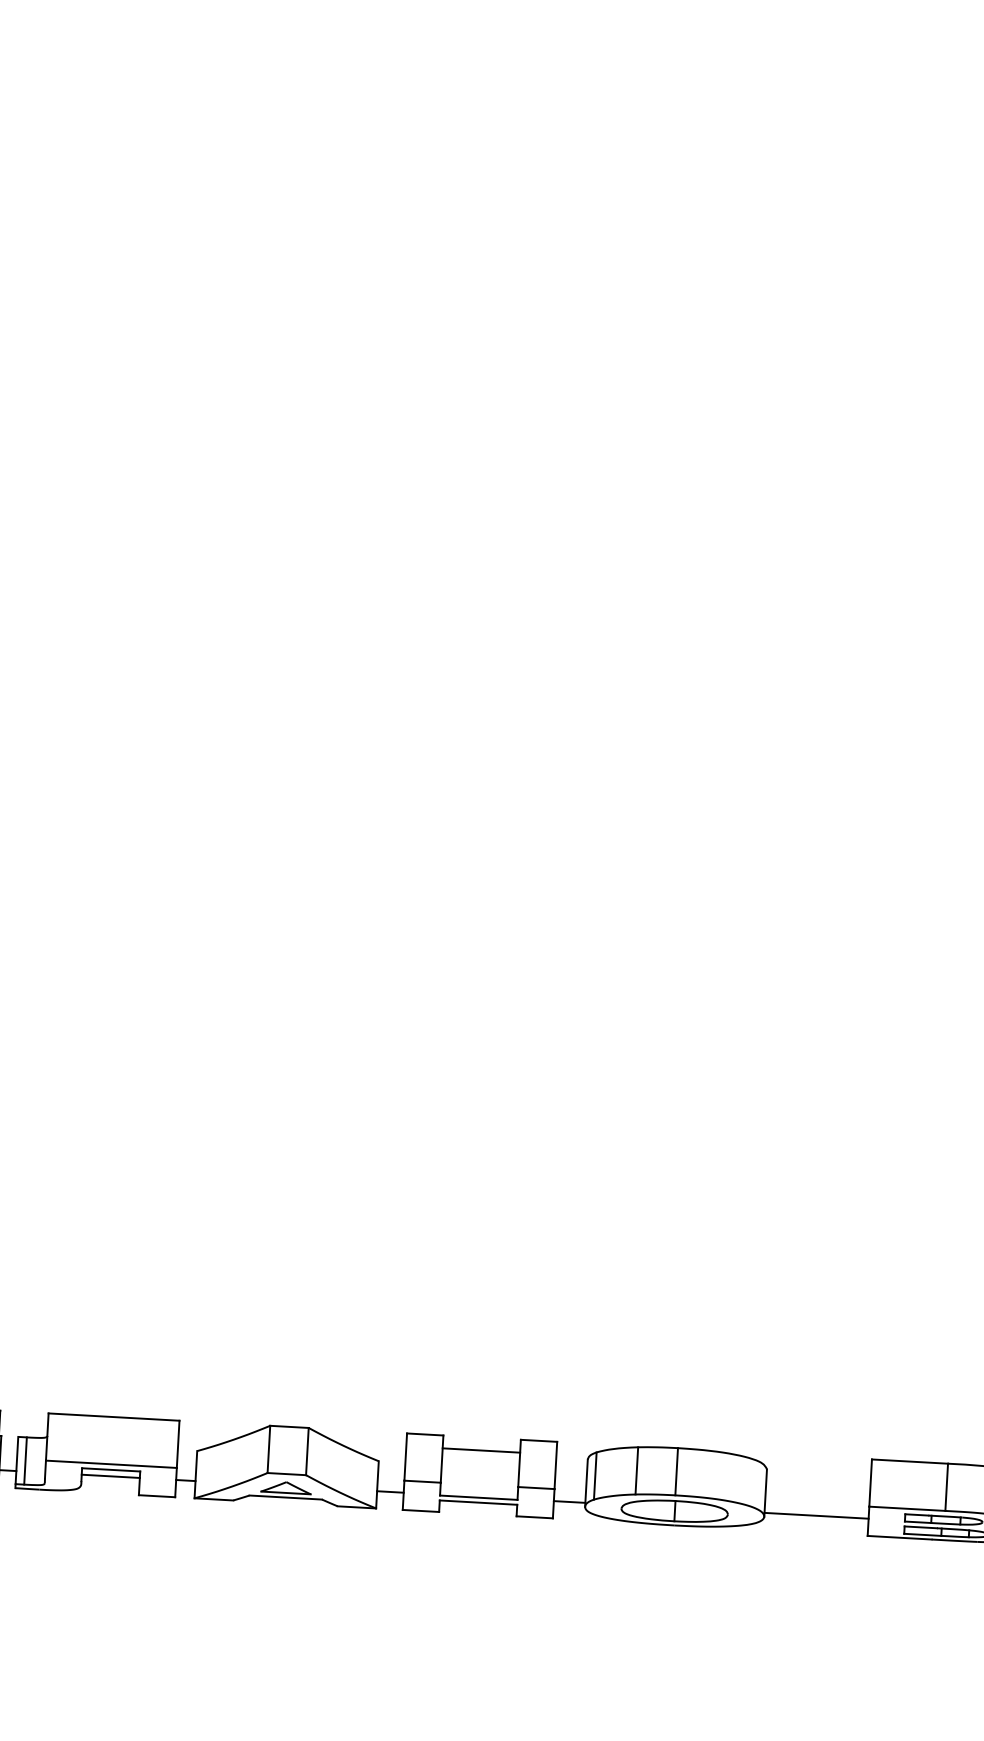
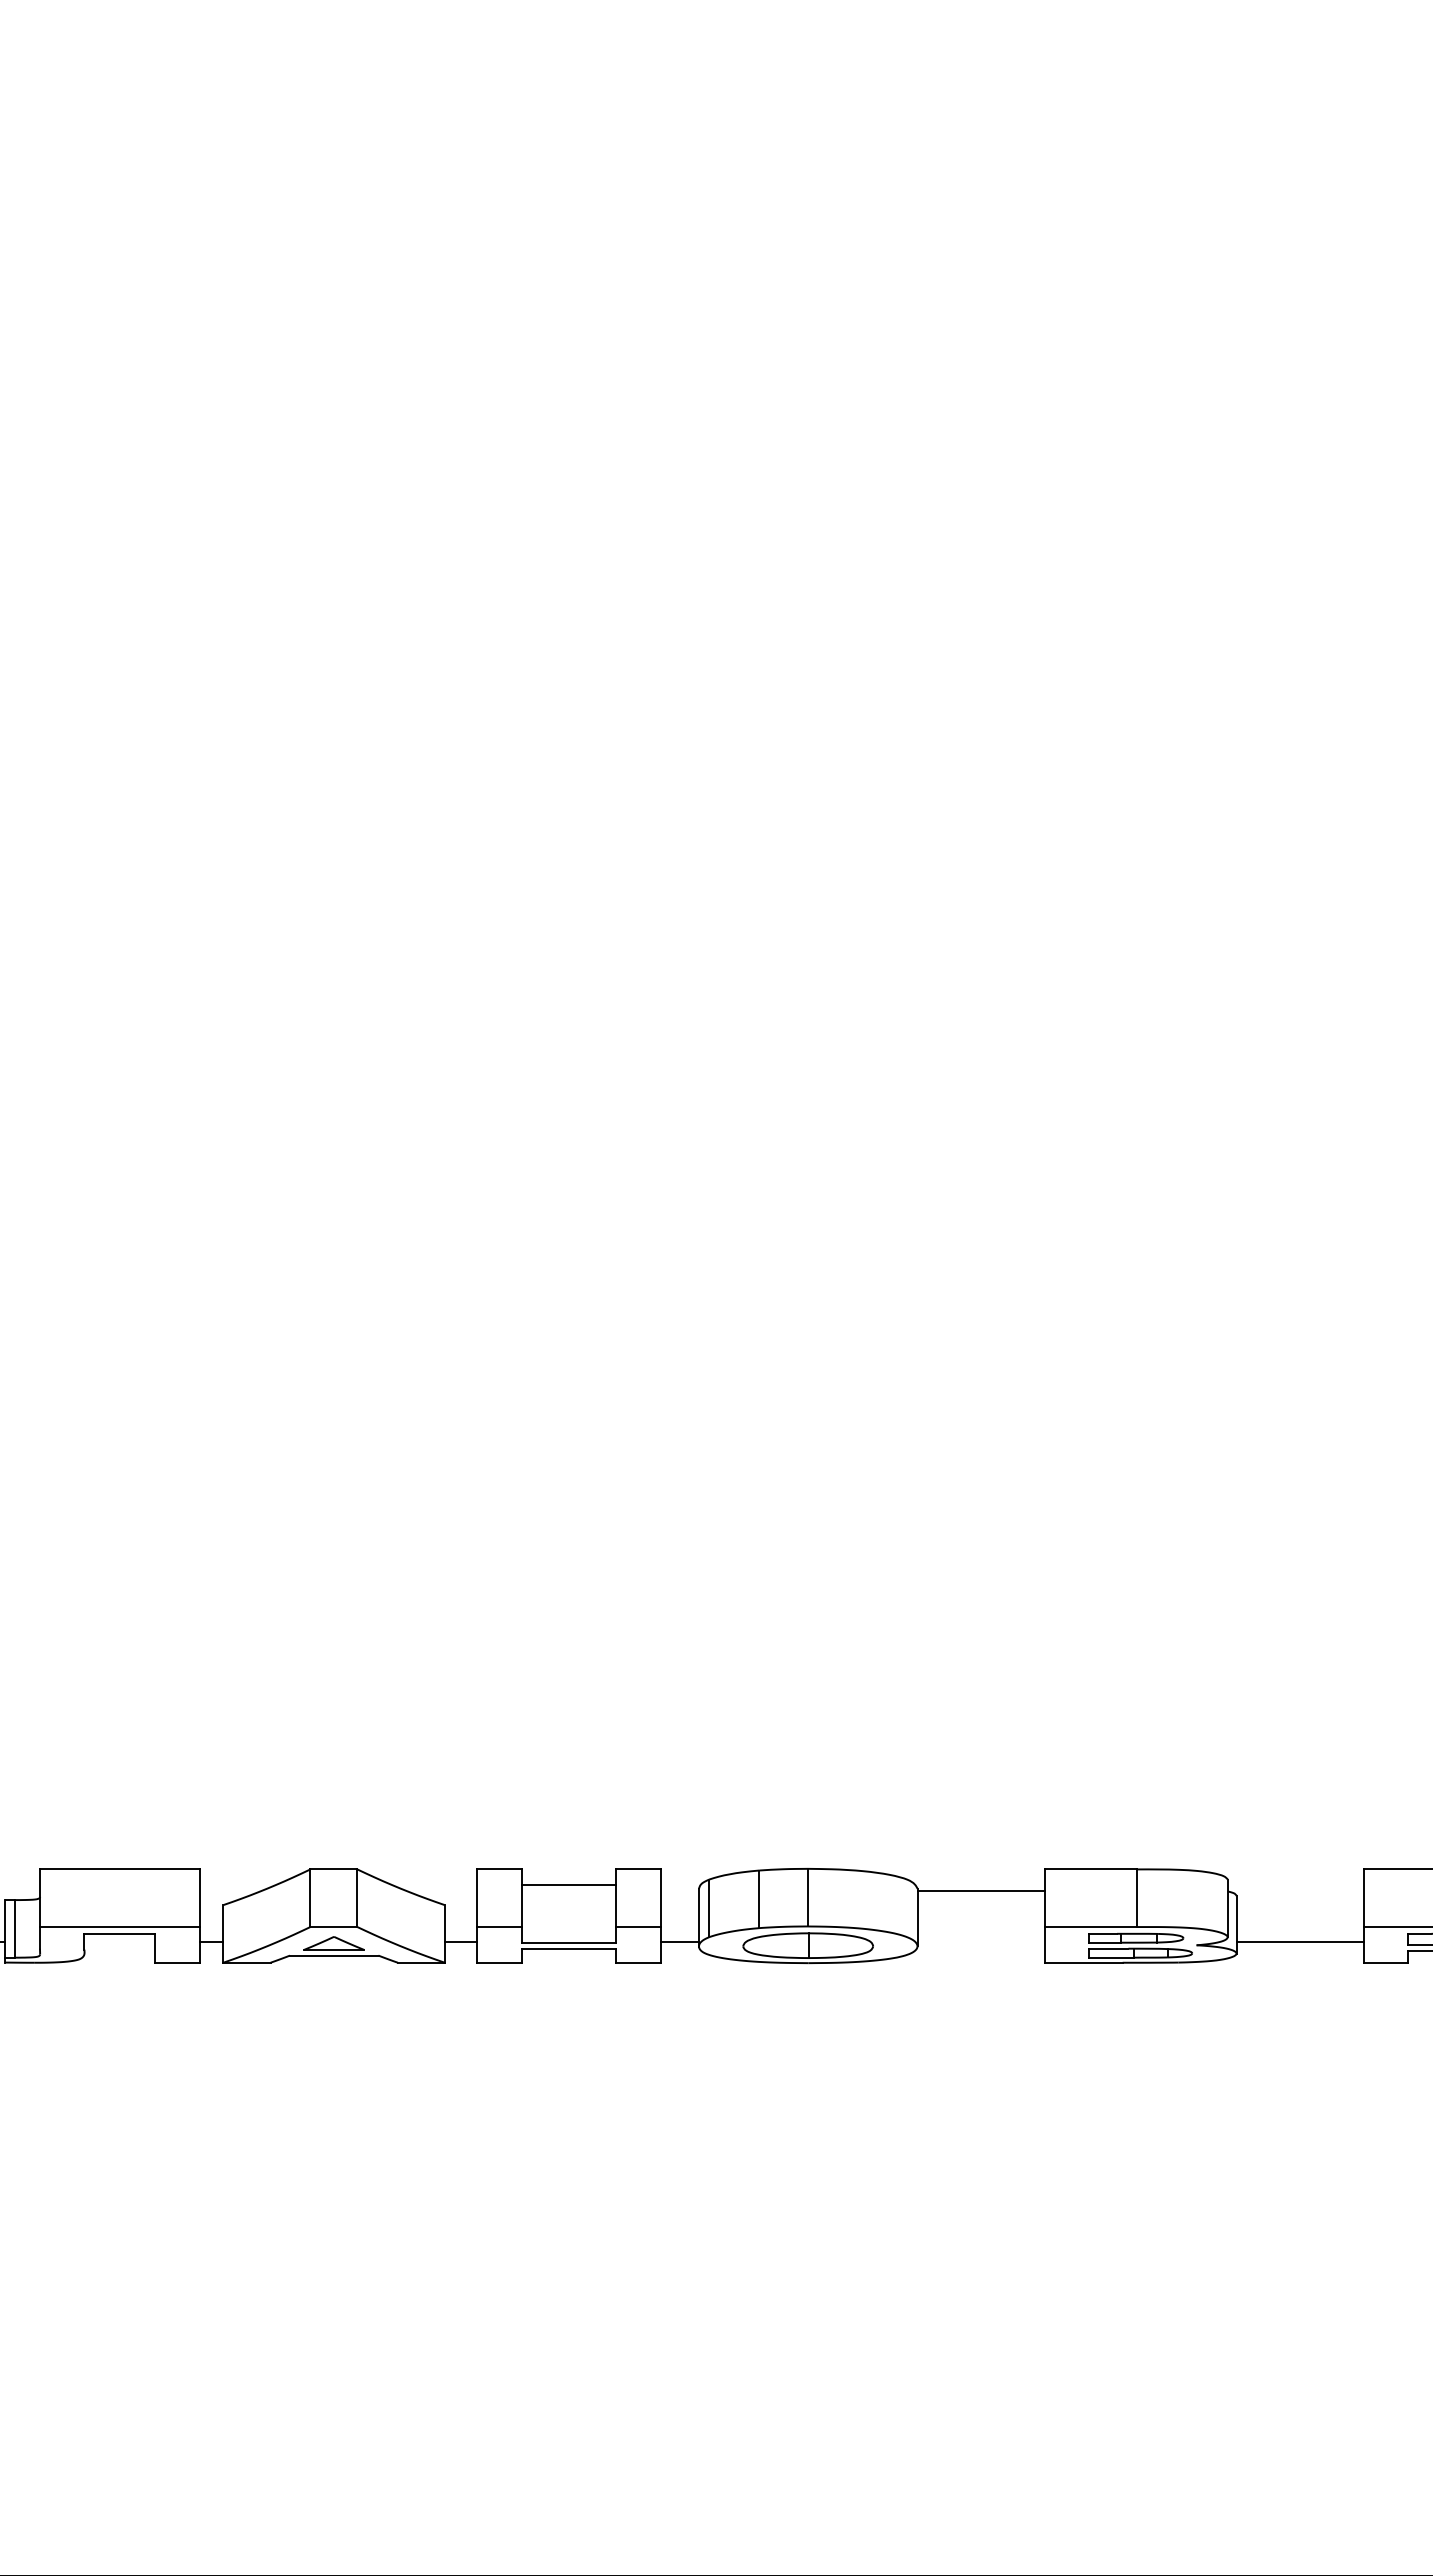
line: (110, 1476) -> (119, 1941), removed
line: (816, 1515) -> (980, 1890), moved

